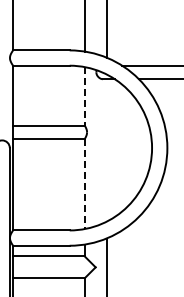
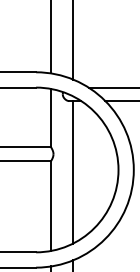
line: (84, 96) -> (50, 118), dashed -> solid
line: (106, 150) -> (72, 172), added
line: (84, 184) -> (50, 206), dashed -> solid

